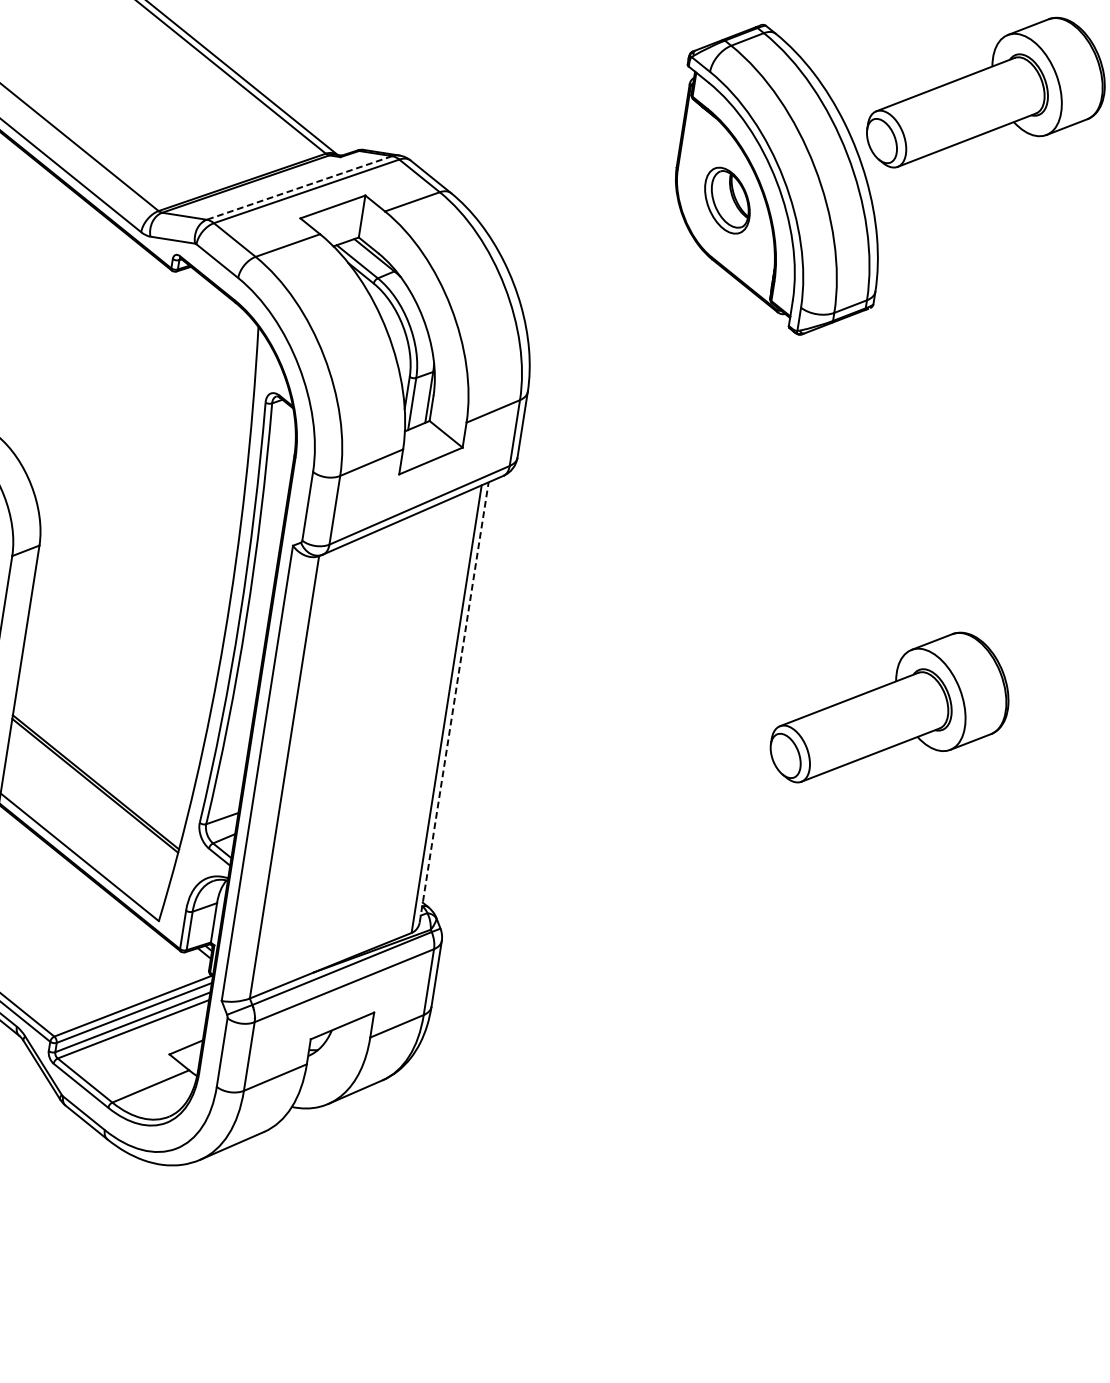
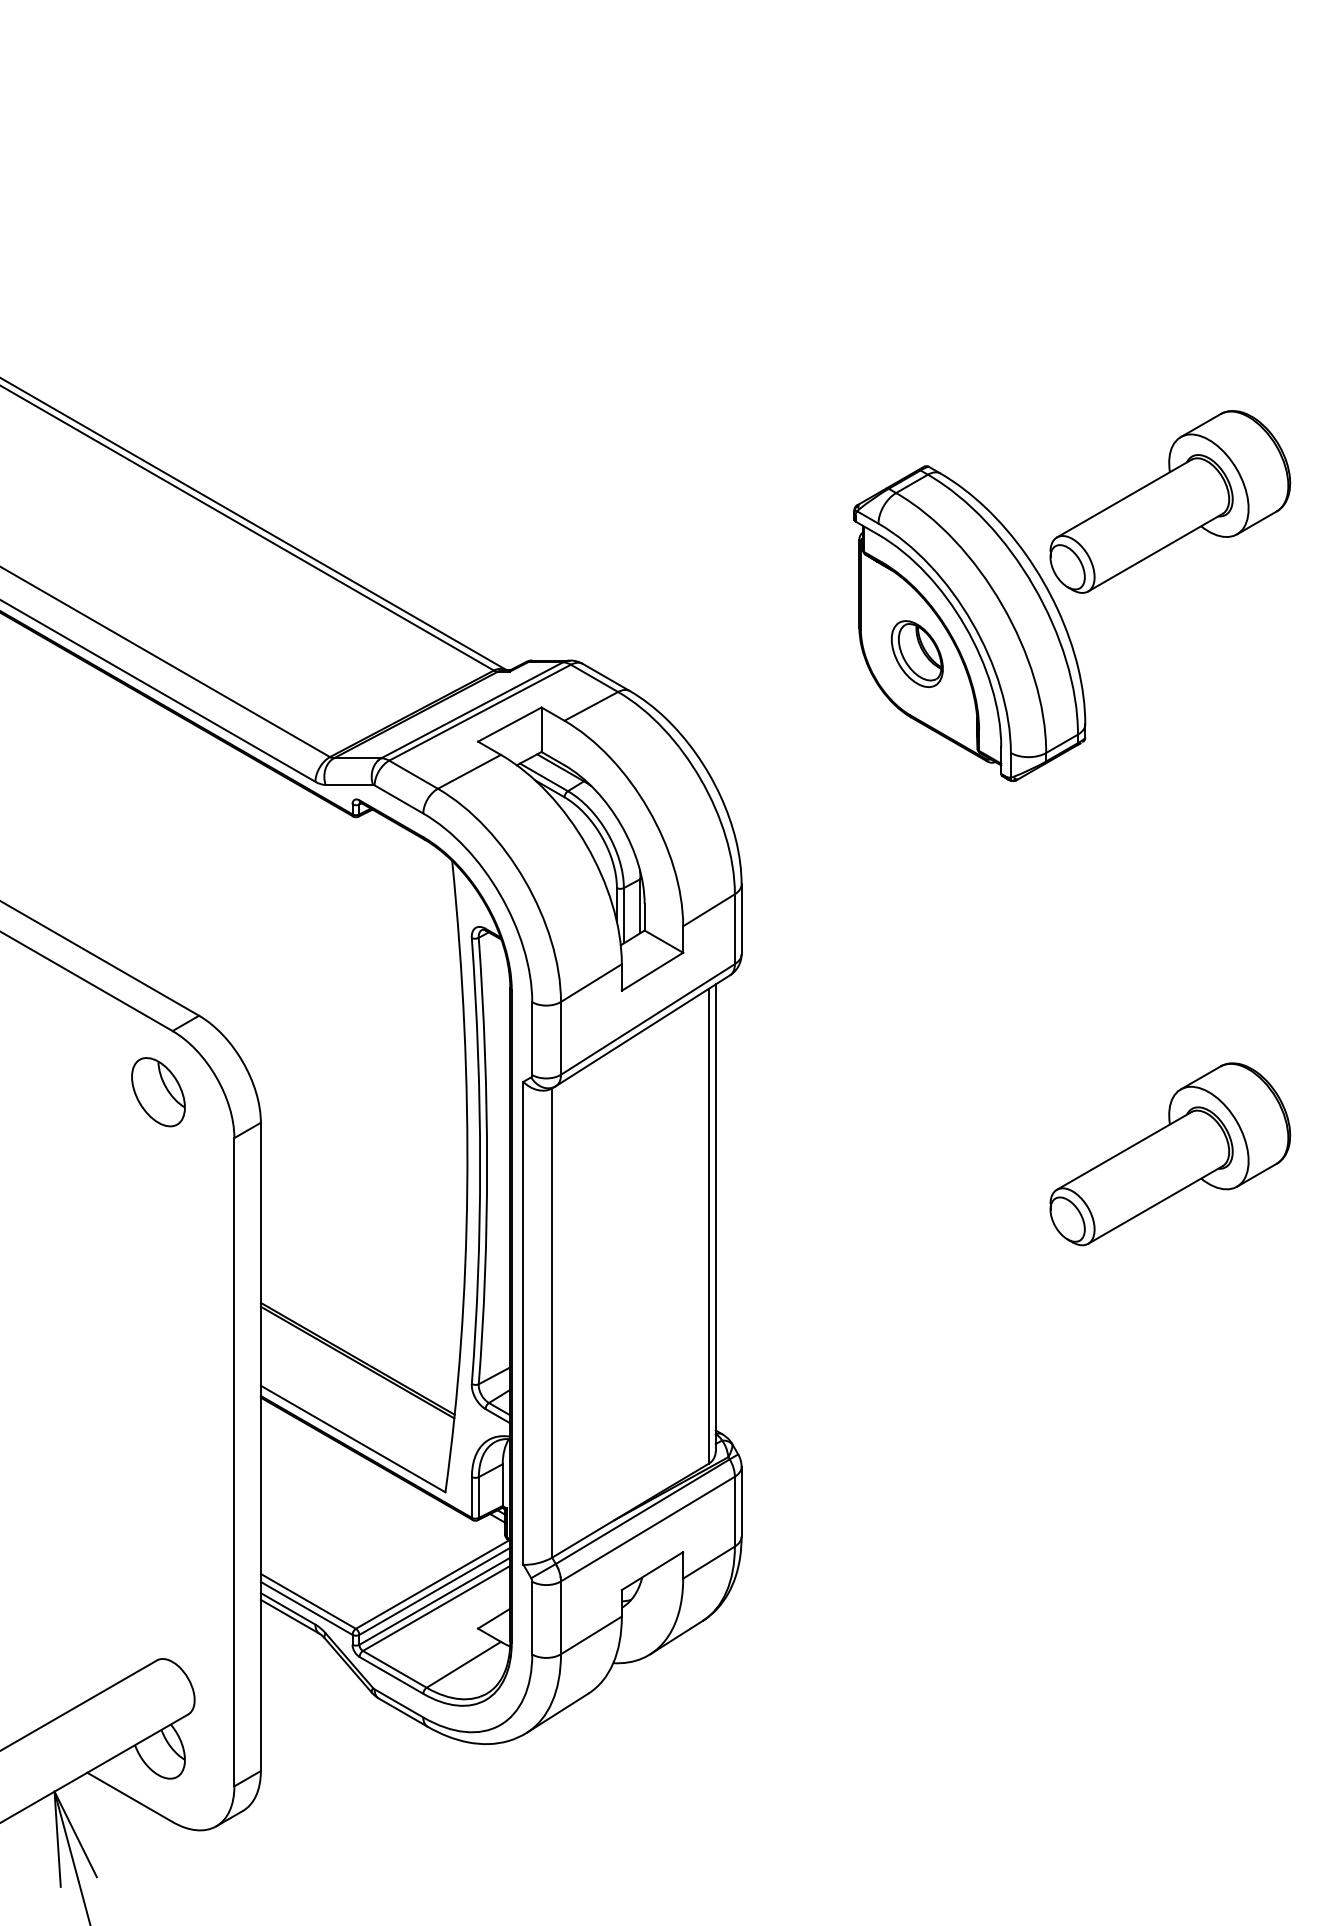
line: (299, 188) -> (472, 710), dashed -> solid
line: (454, 701) -> (715, 1217), dashed -> solid

